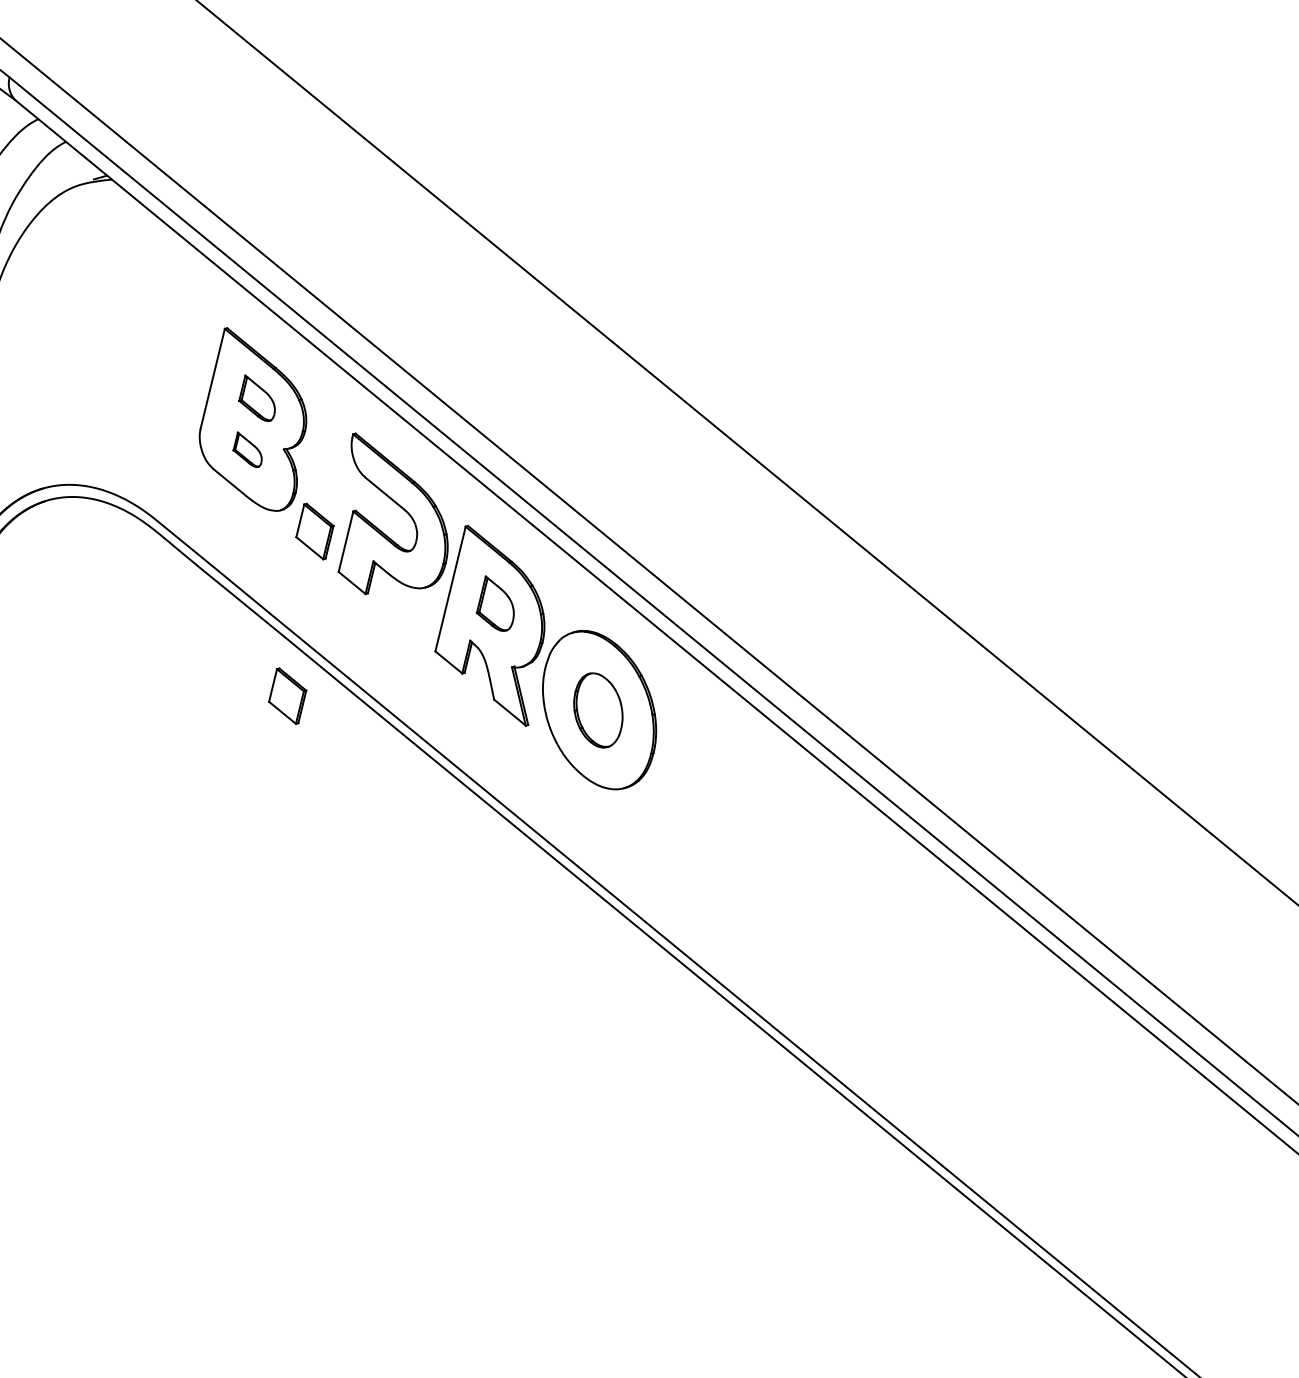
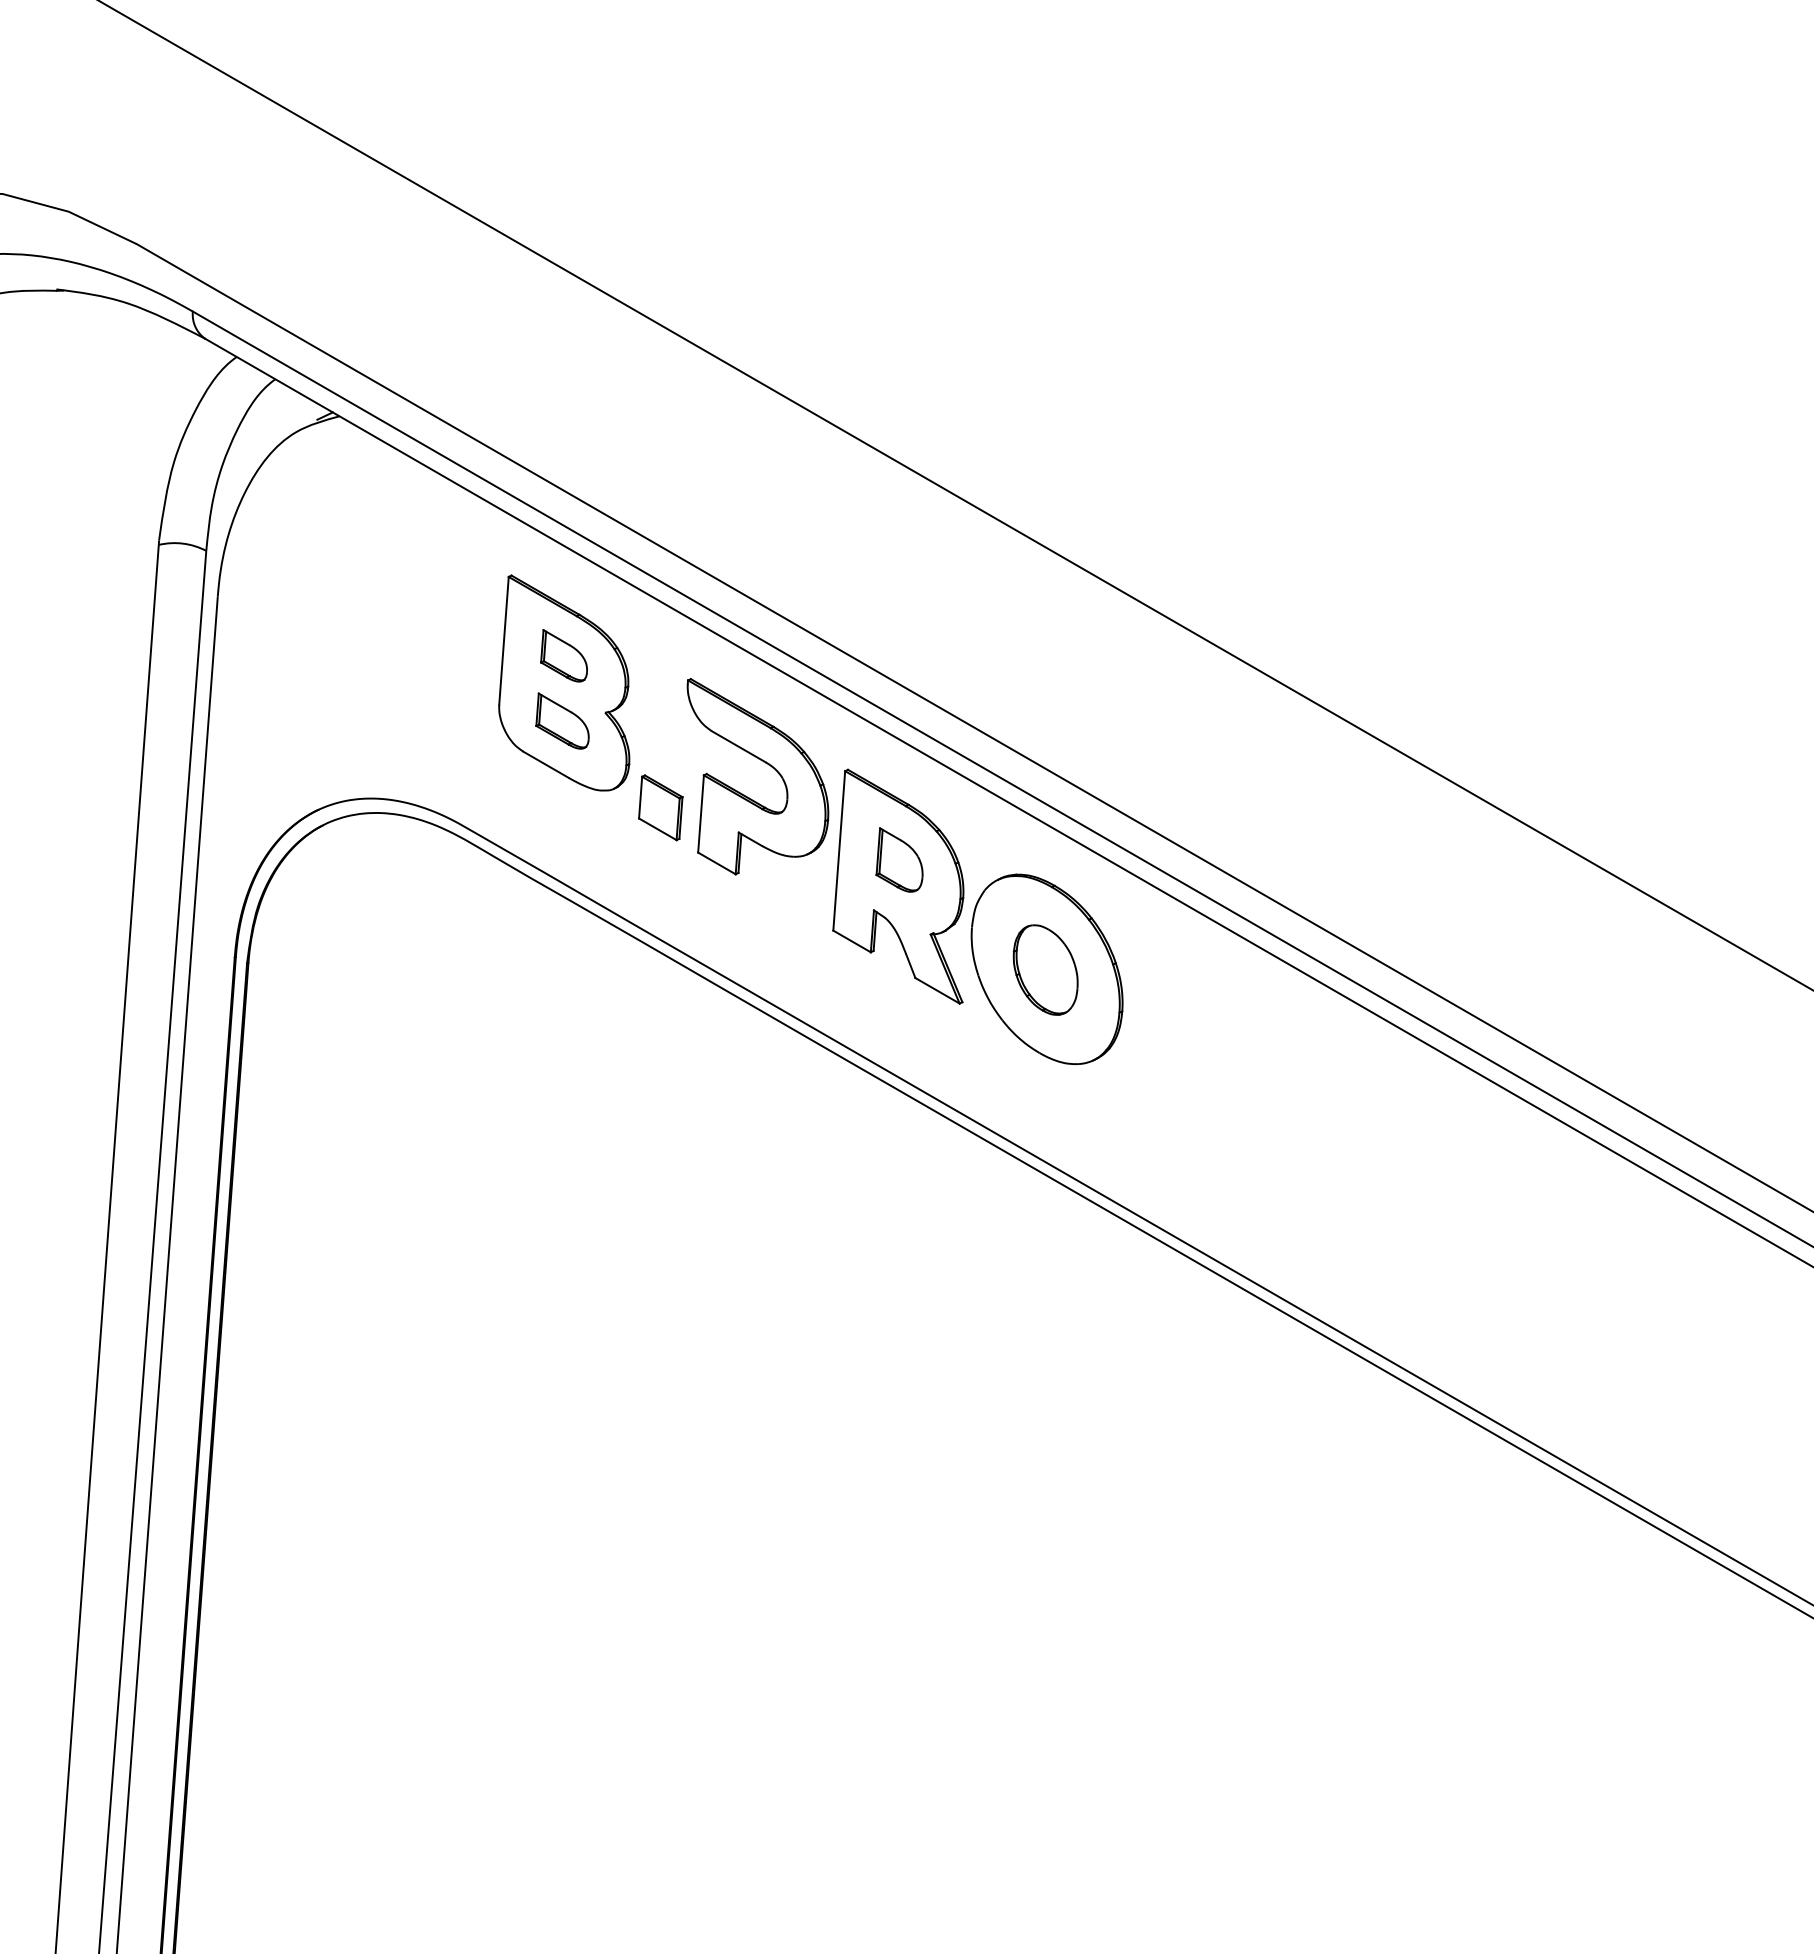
part: (248, 449) -> (562, 720), size x1.43
part: (287, 695) -> (660, 1015), removed

